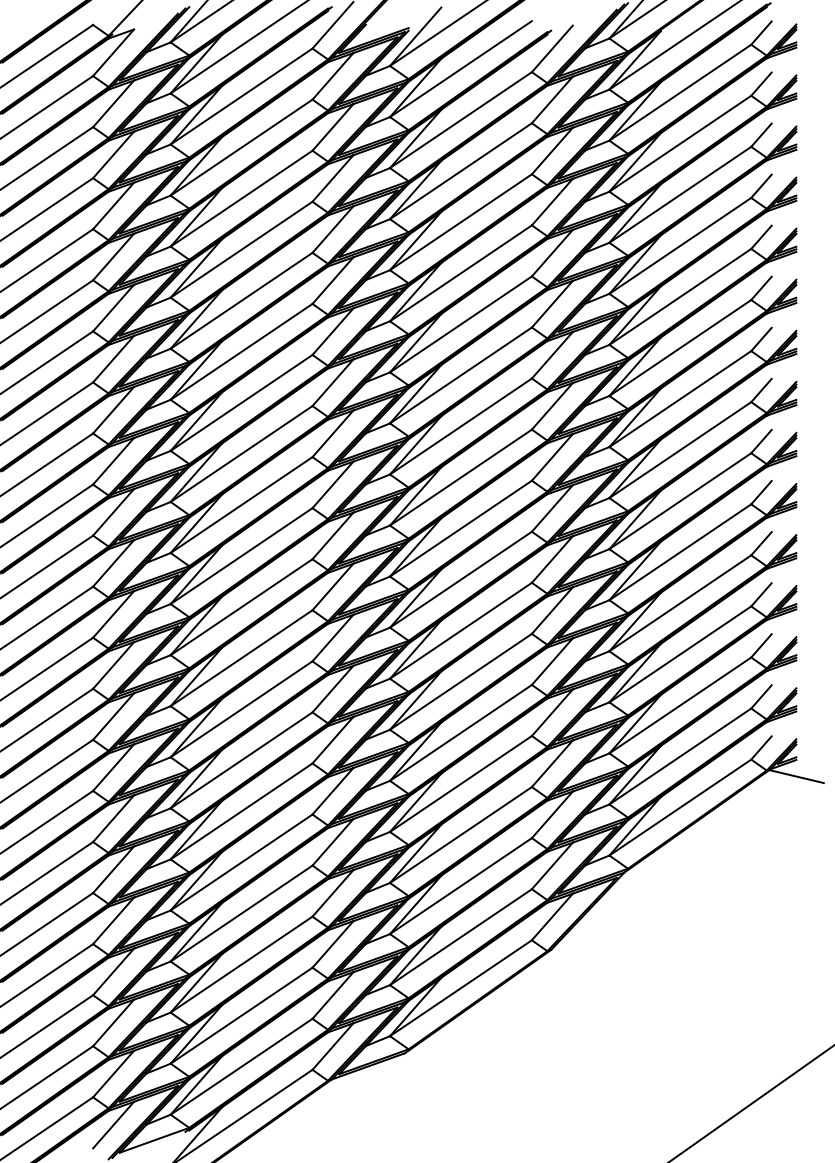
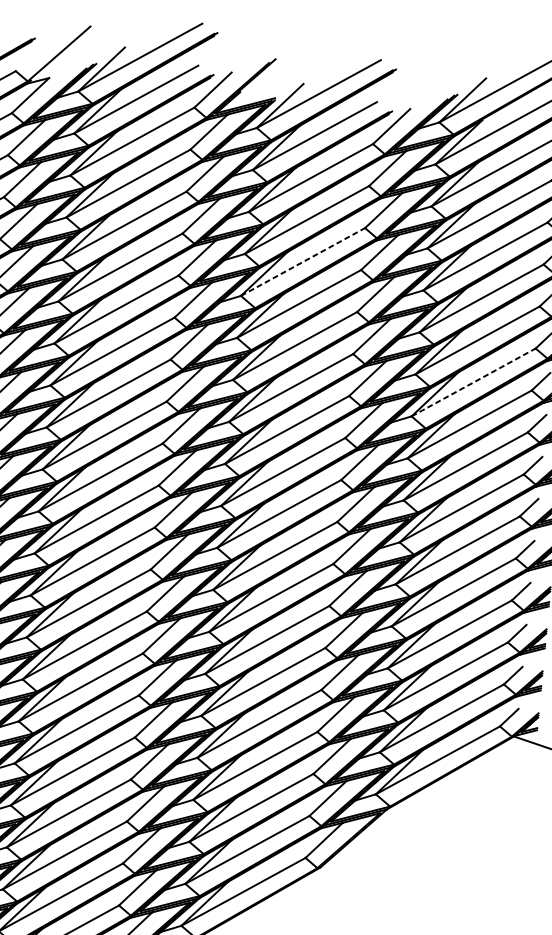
line: (460, 222) -> (302, 262), solid -> dashed
line: (680, 348) -> (473, 382), solid -> dashed

